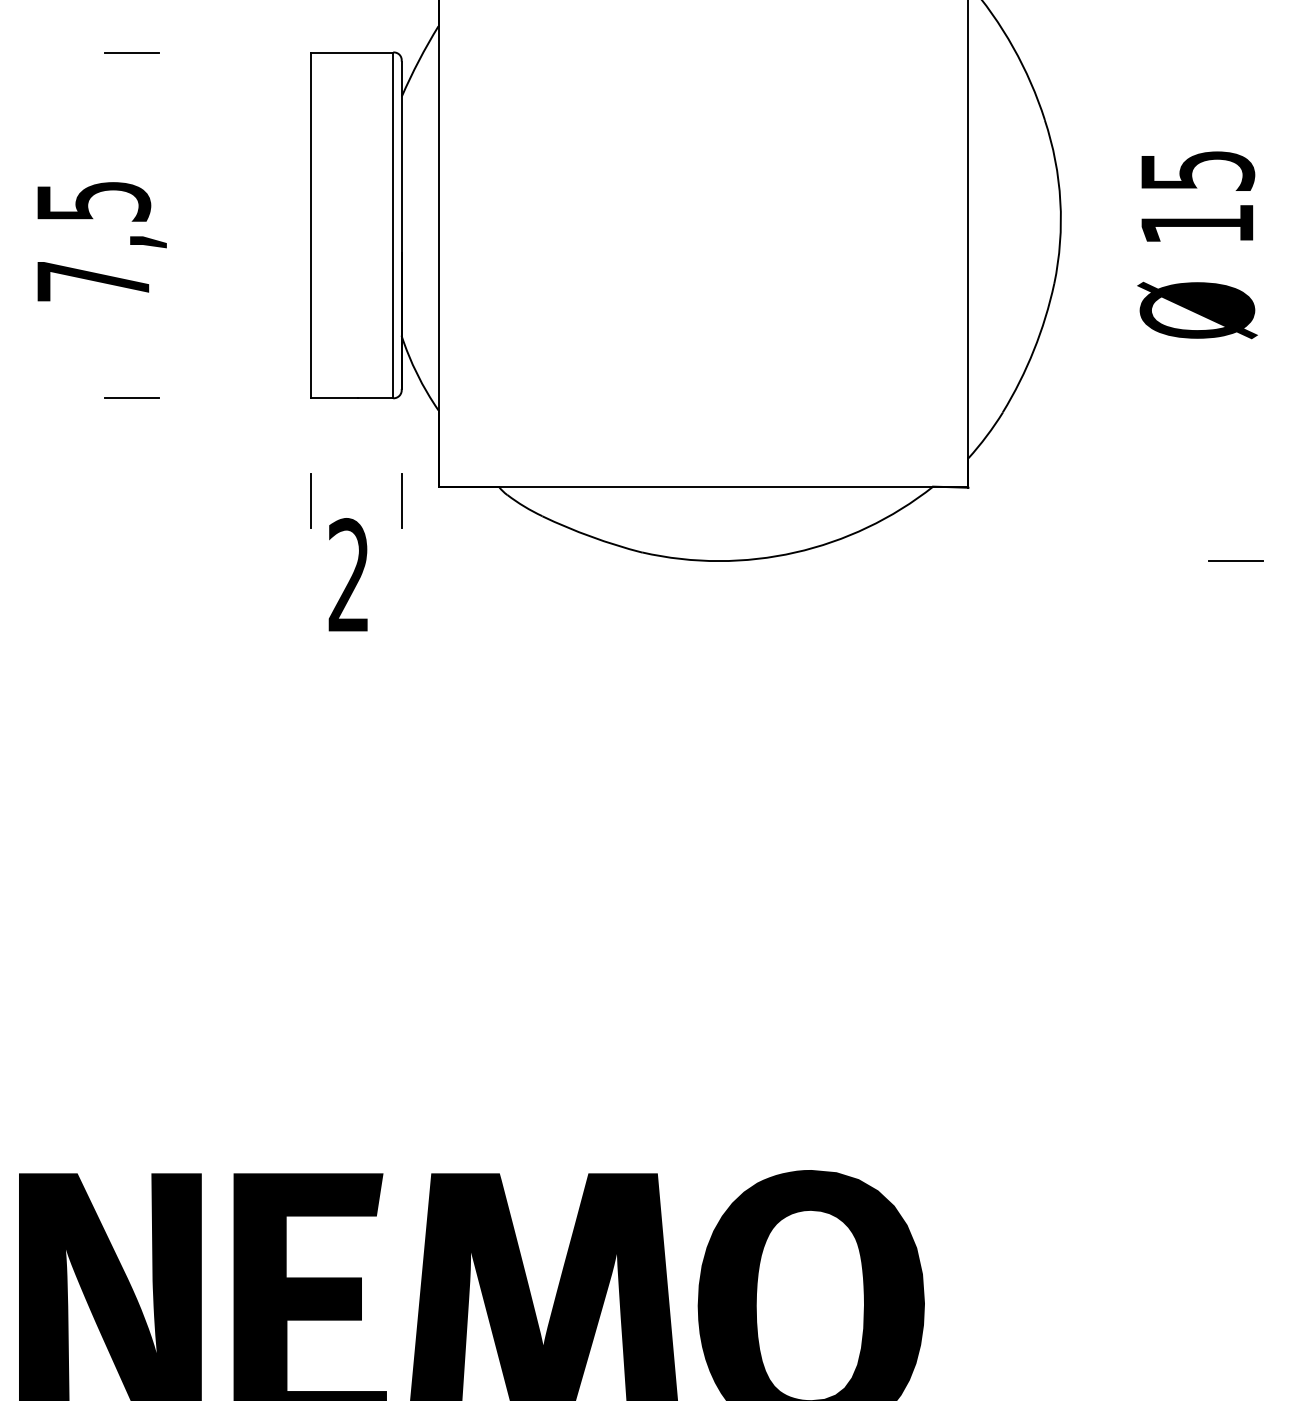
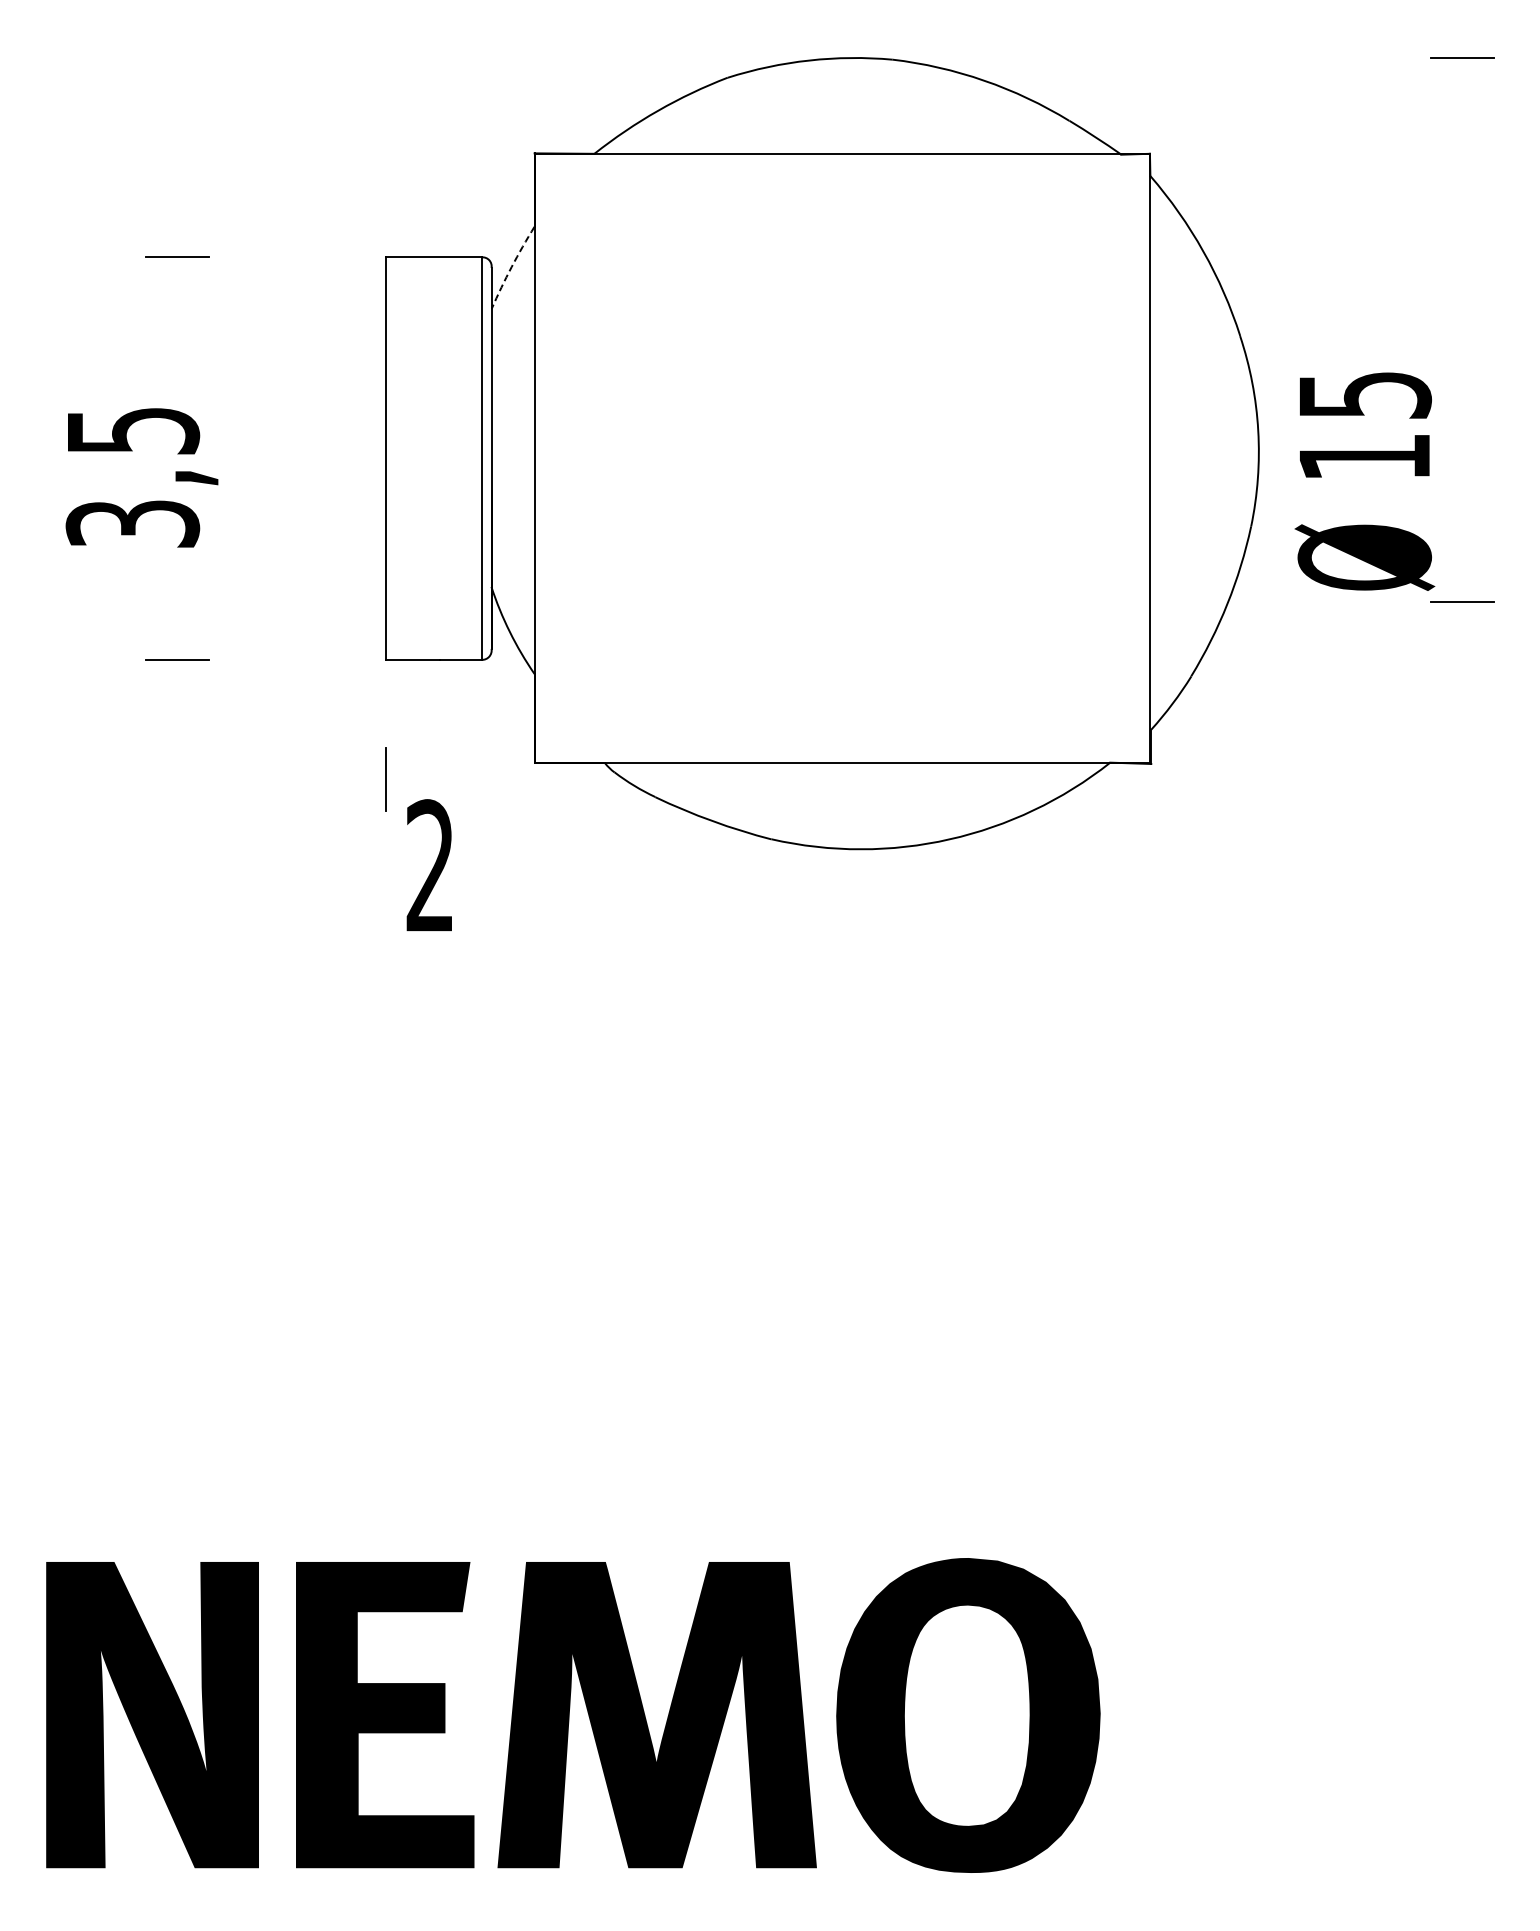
arc: (418, 61) -> (511, 267), solid -> dashed
text: (1197, 245) -> (1364, 481), moved
text: (93, 281) -> (132, 523), 7,5 -> 3,5
line: (401, 500) -> (491, 778), removed
line: (1235, 560) -> (1462, 601), moved

